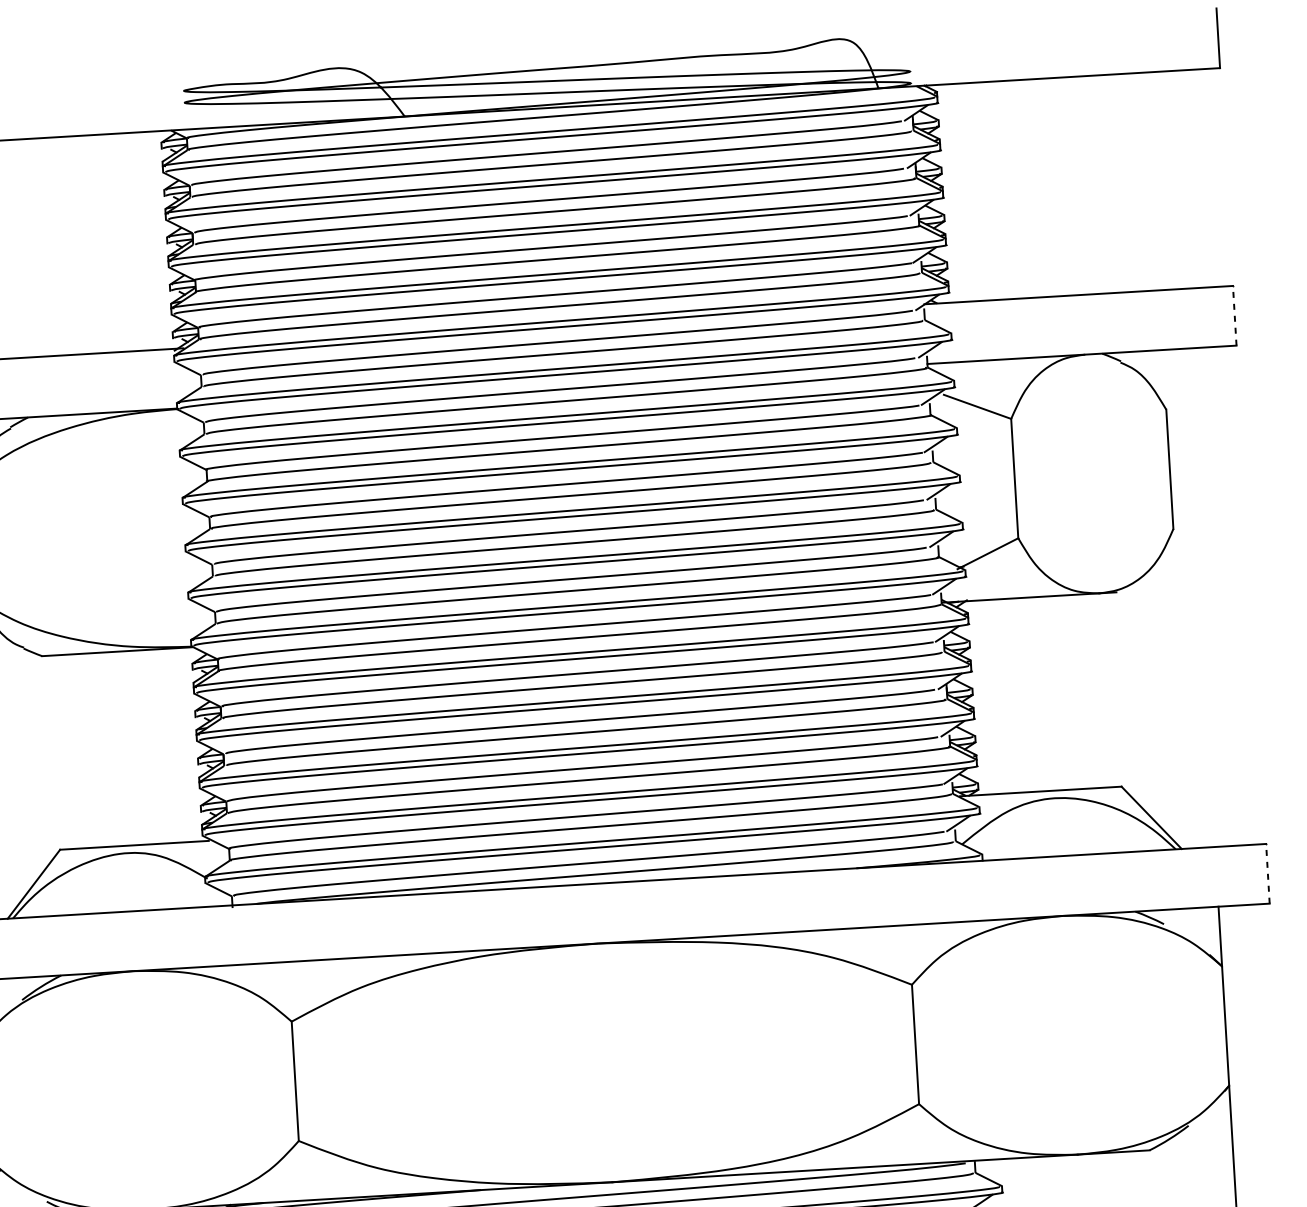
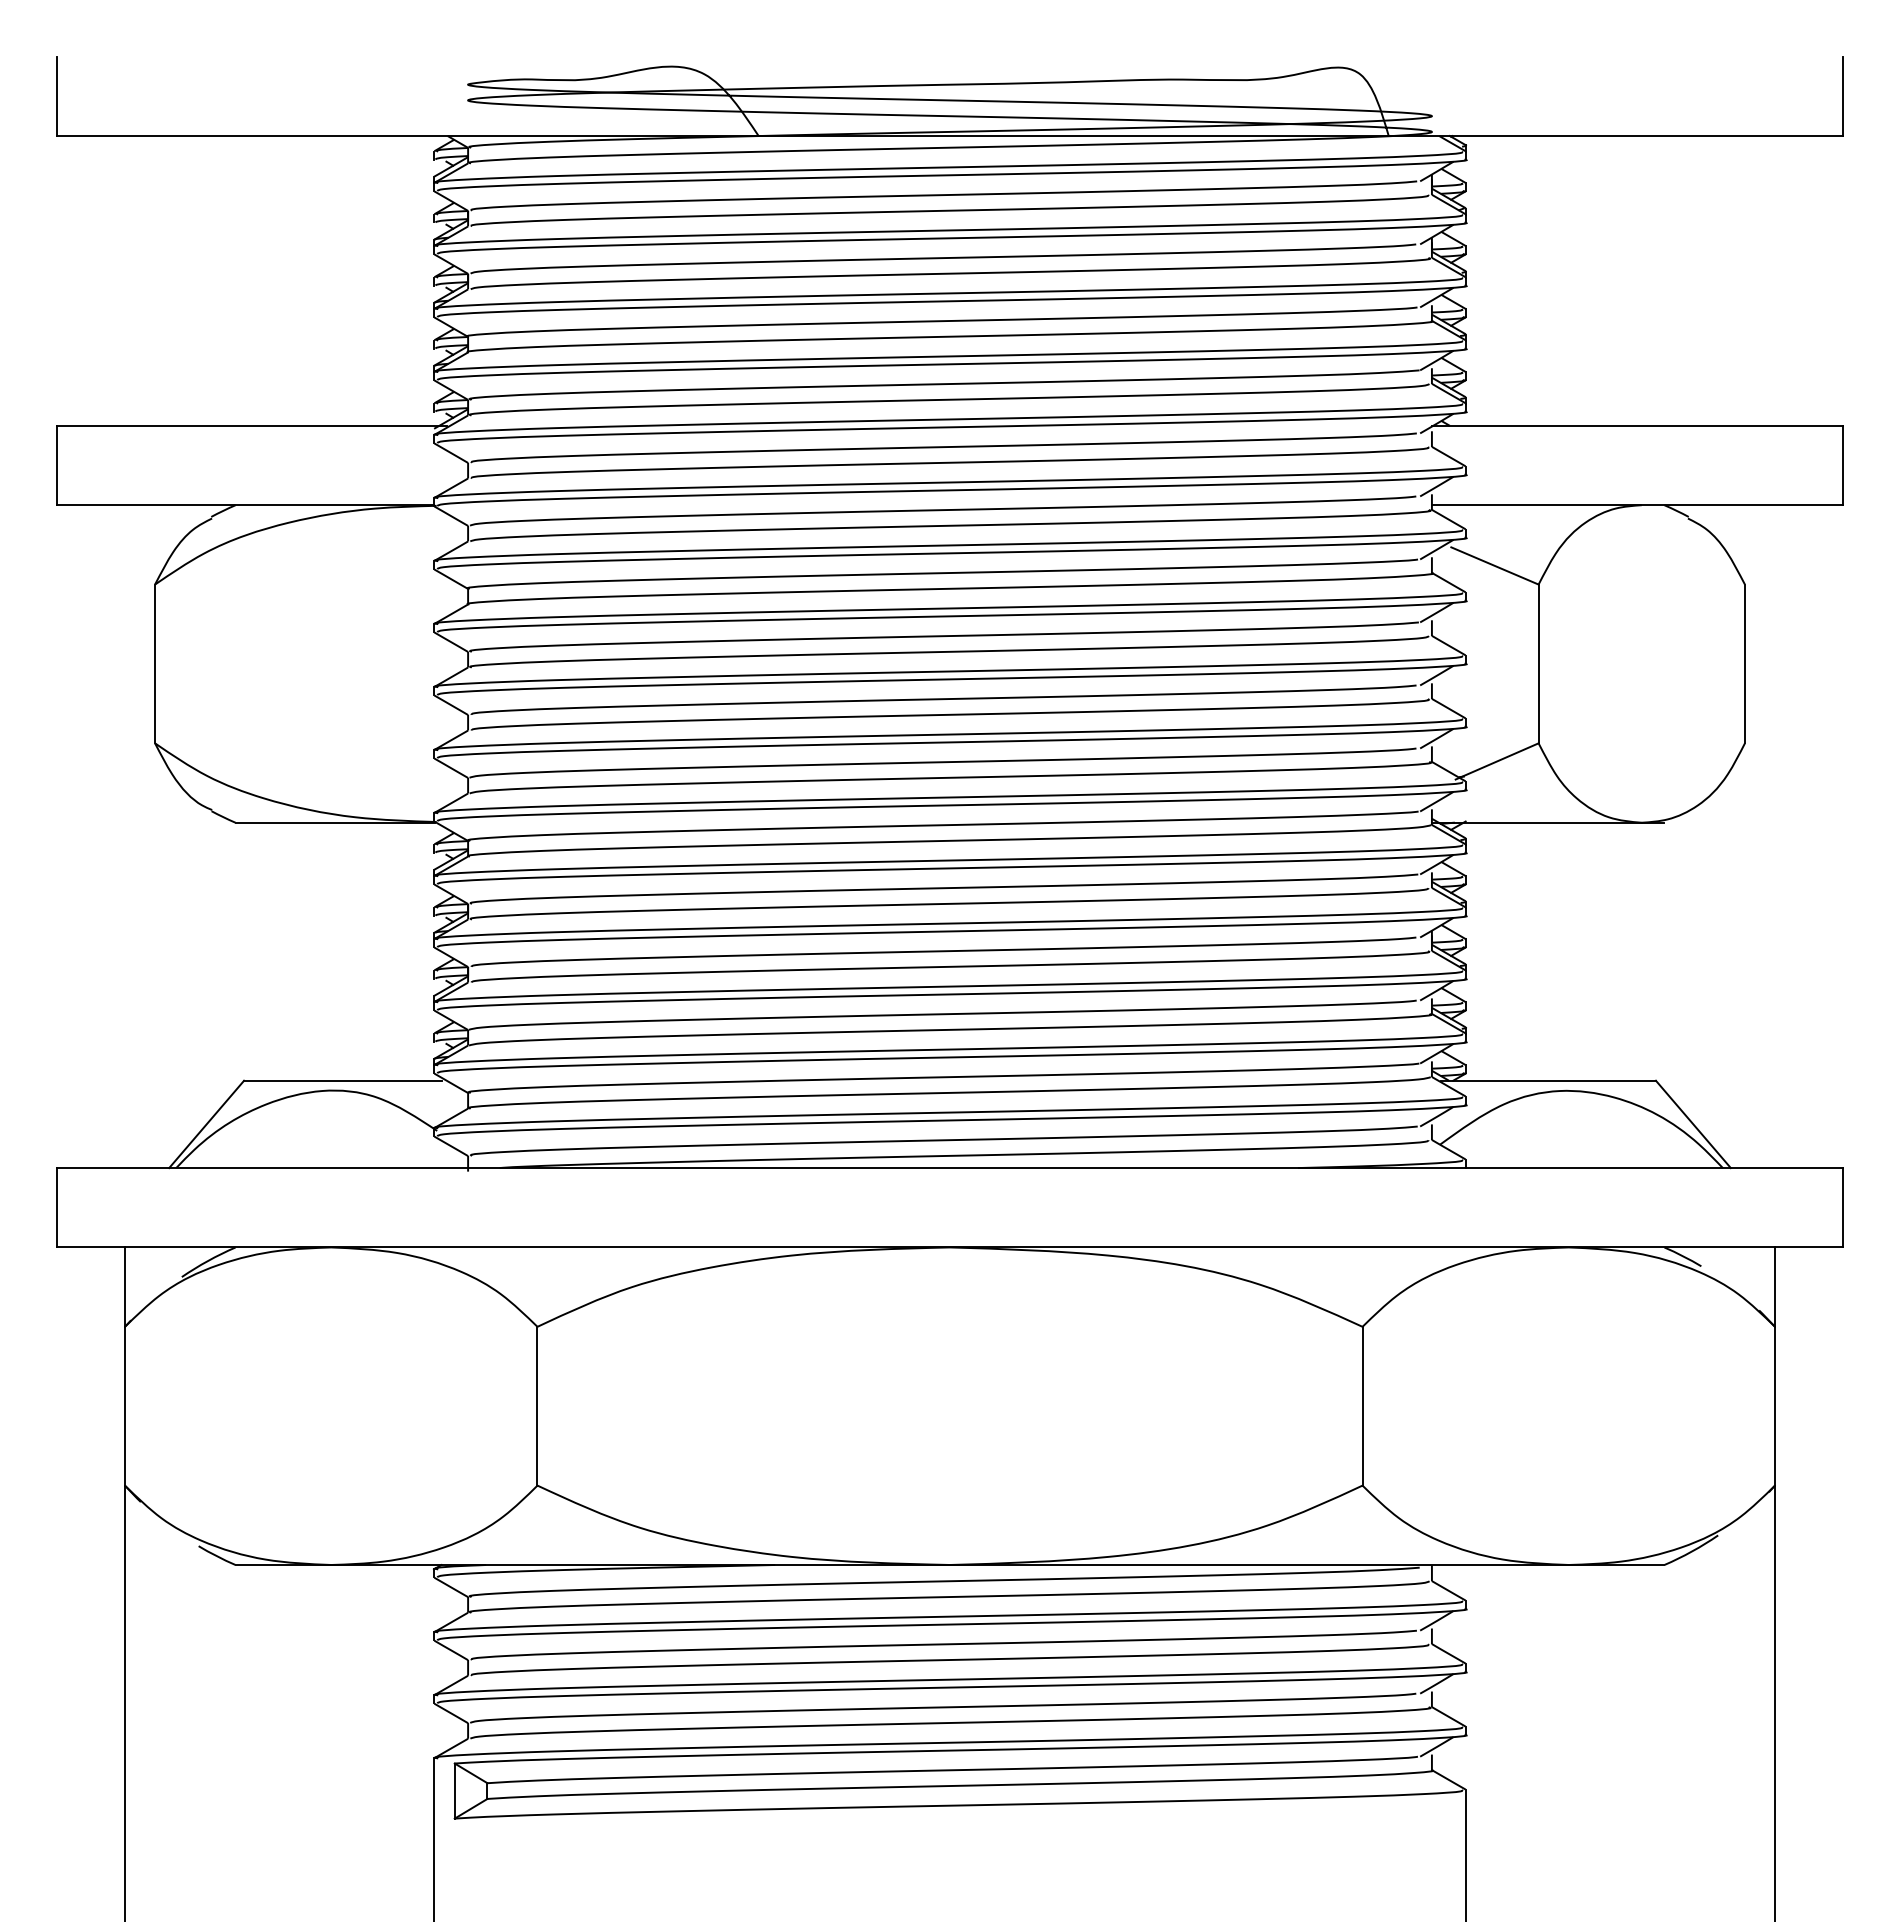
line: (1235, 315) -> (1843, 465), dashed -> solid
line: (1268, 873) -> (1843, 1207), dashed -> solid

